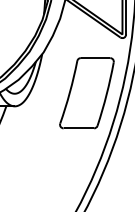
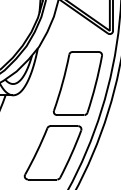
part: (58, 169) -> (52, 151), added

